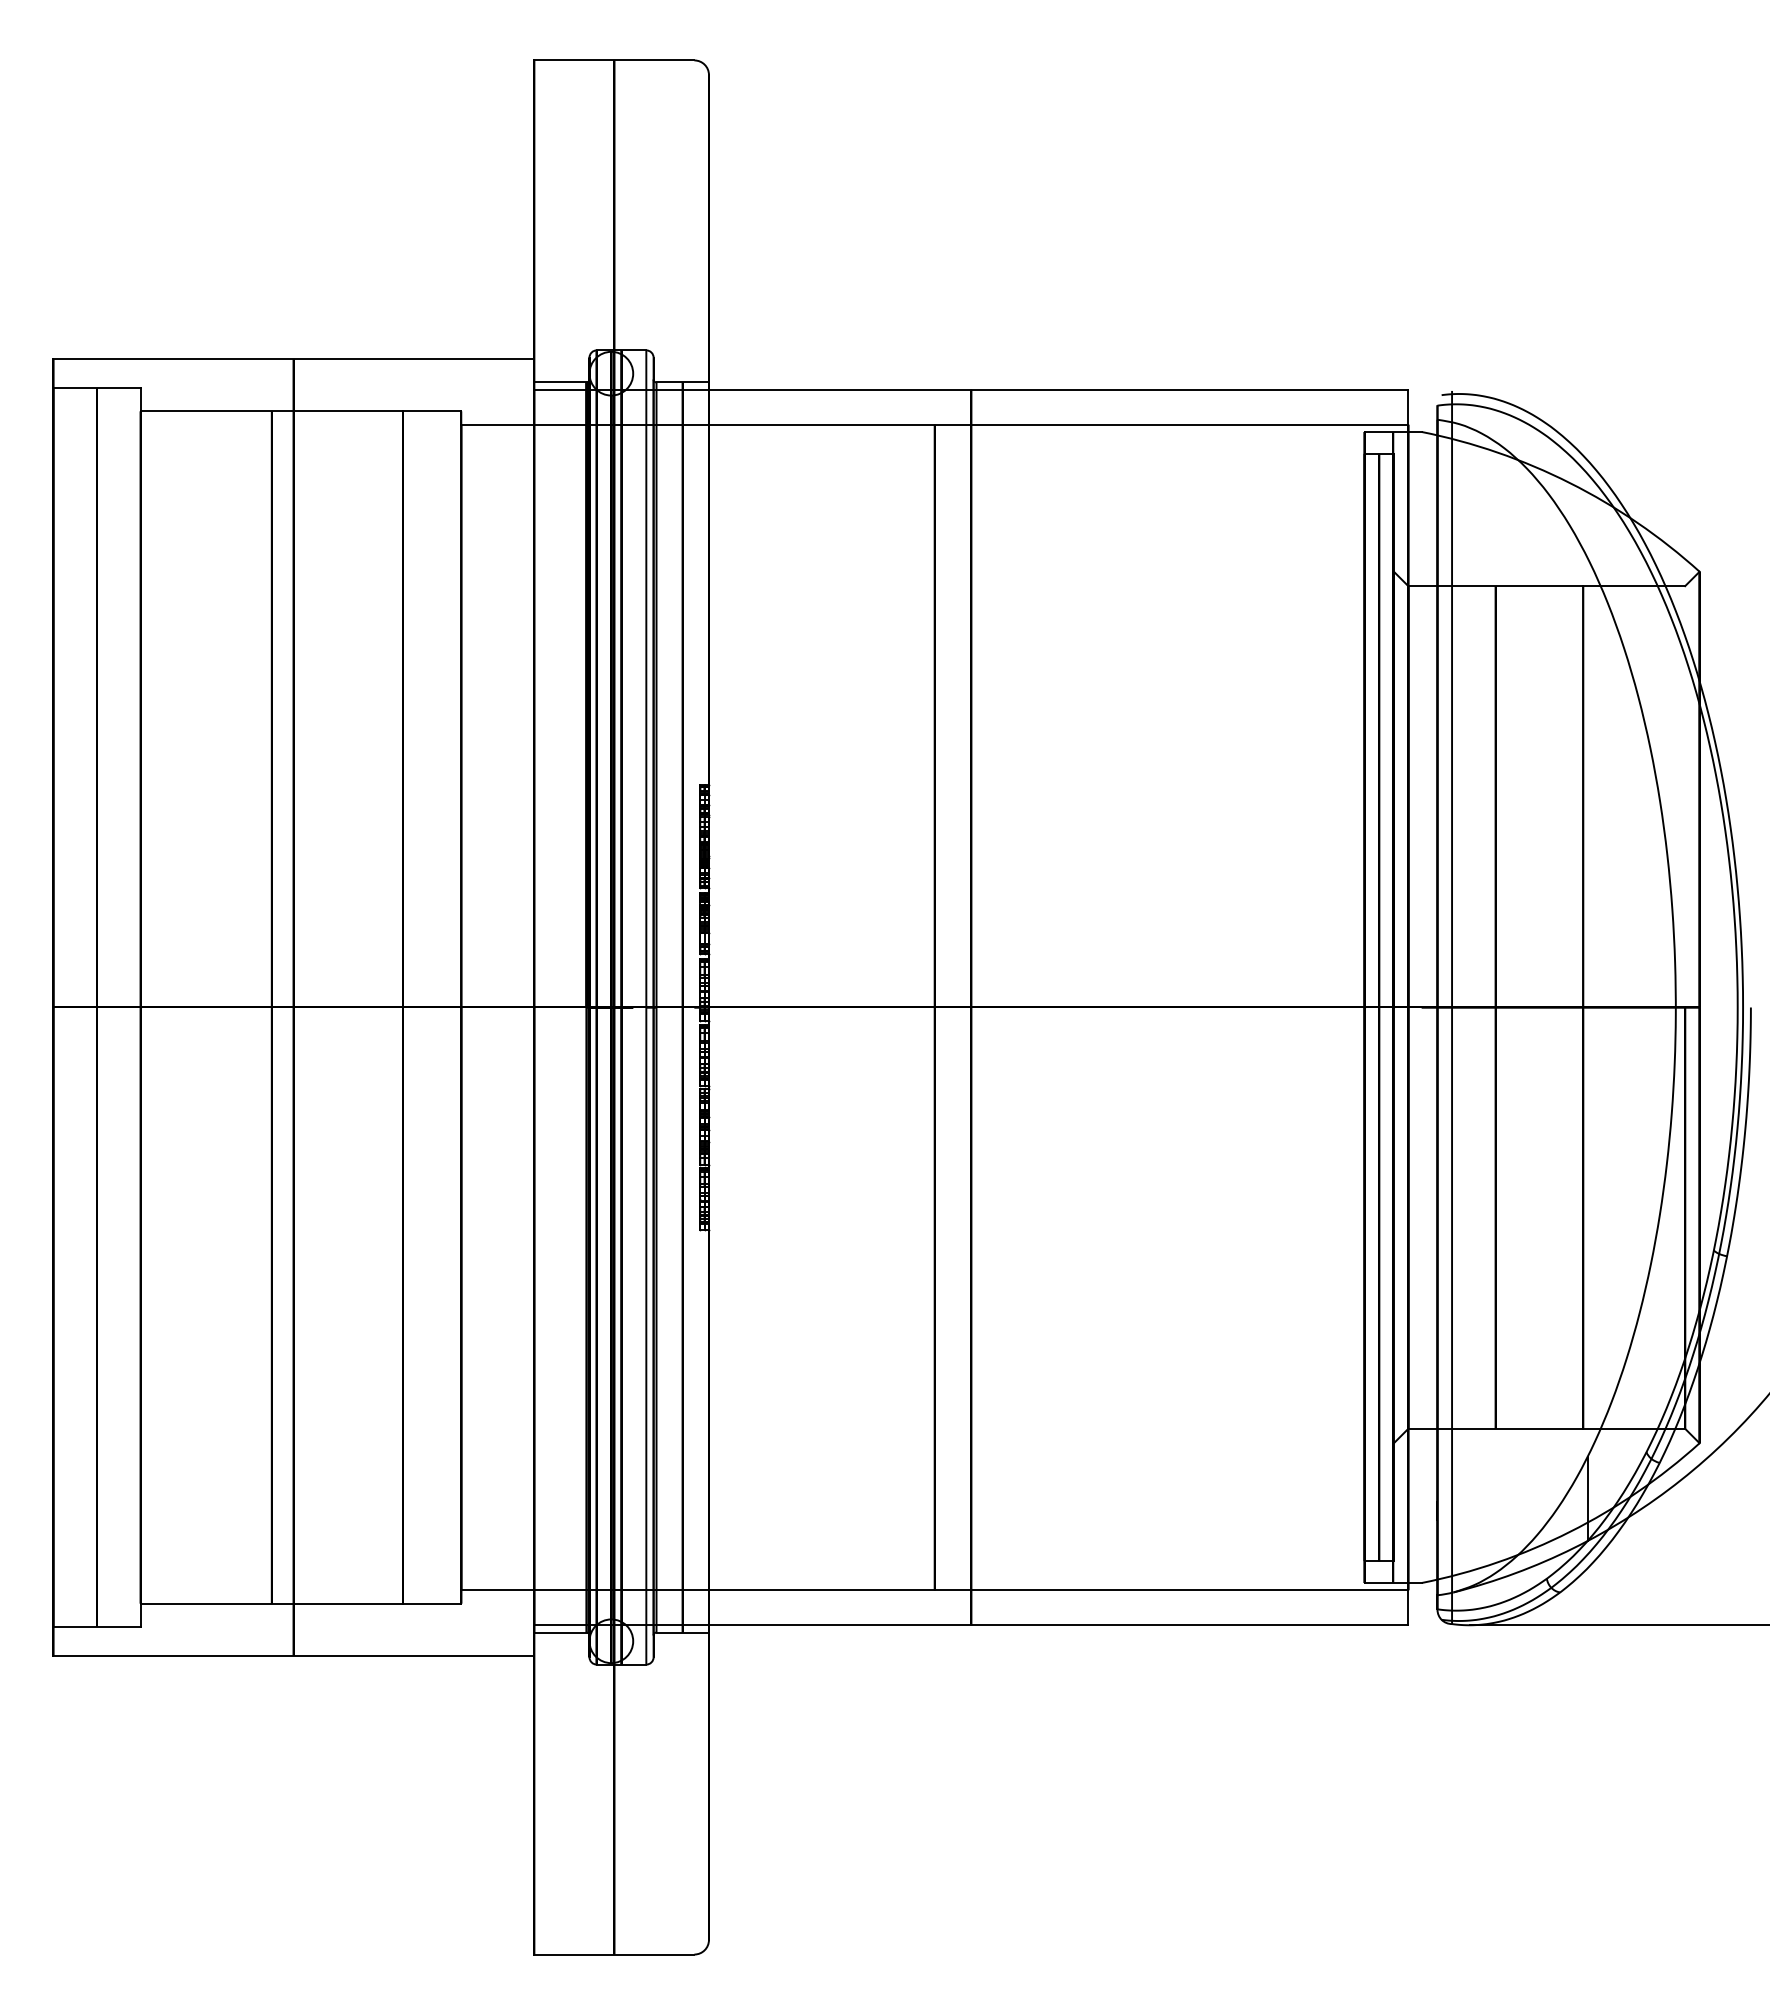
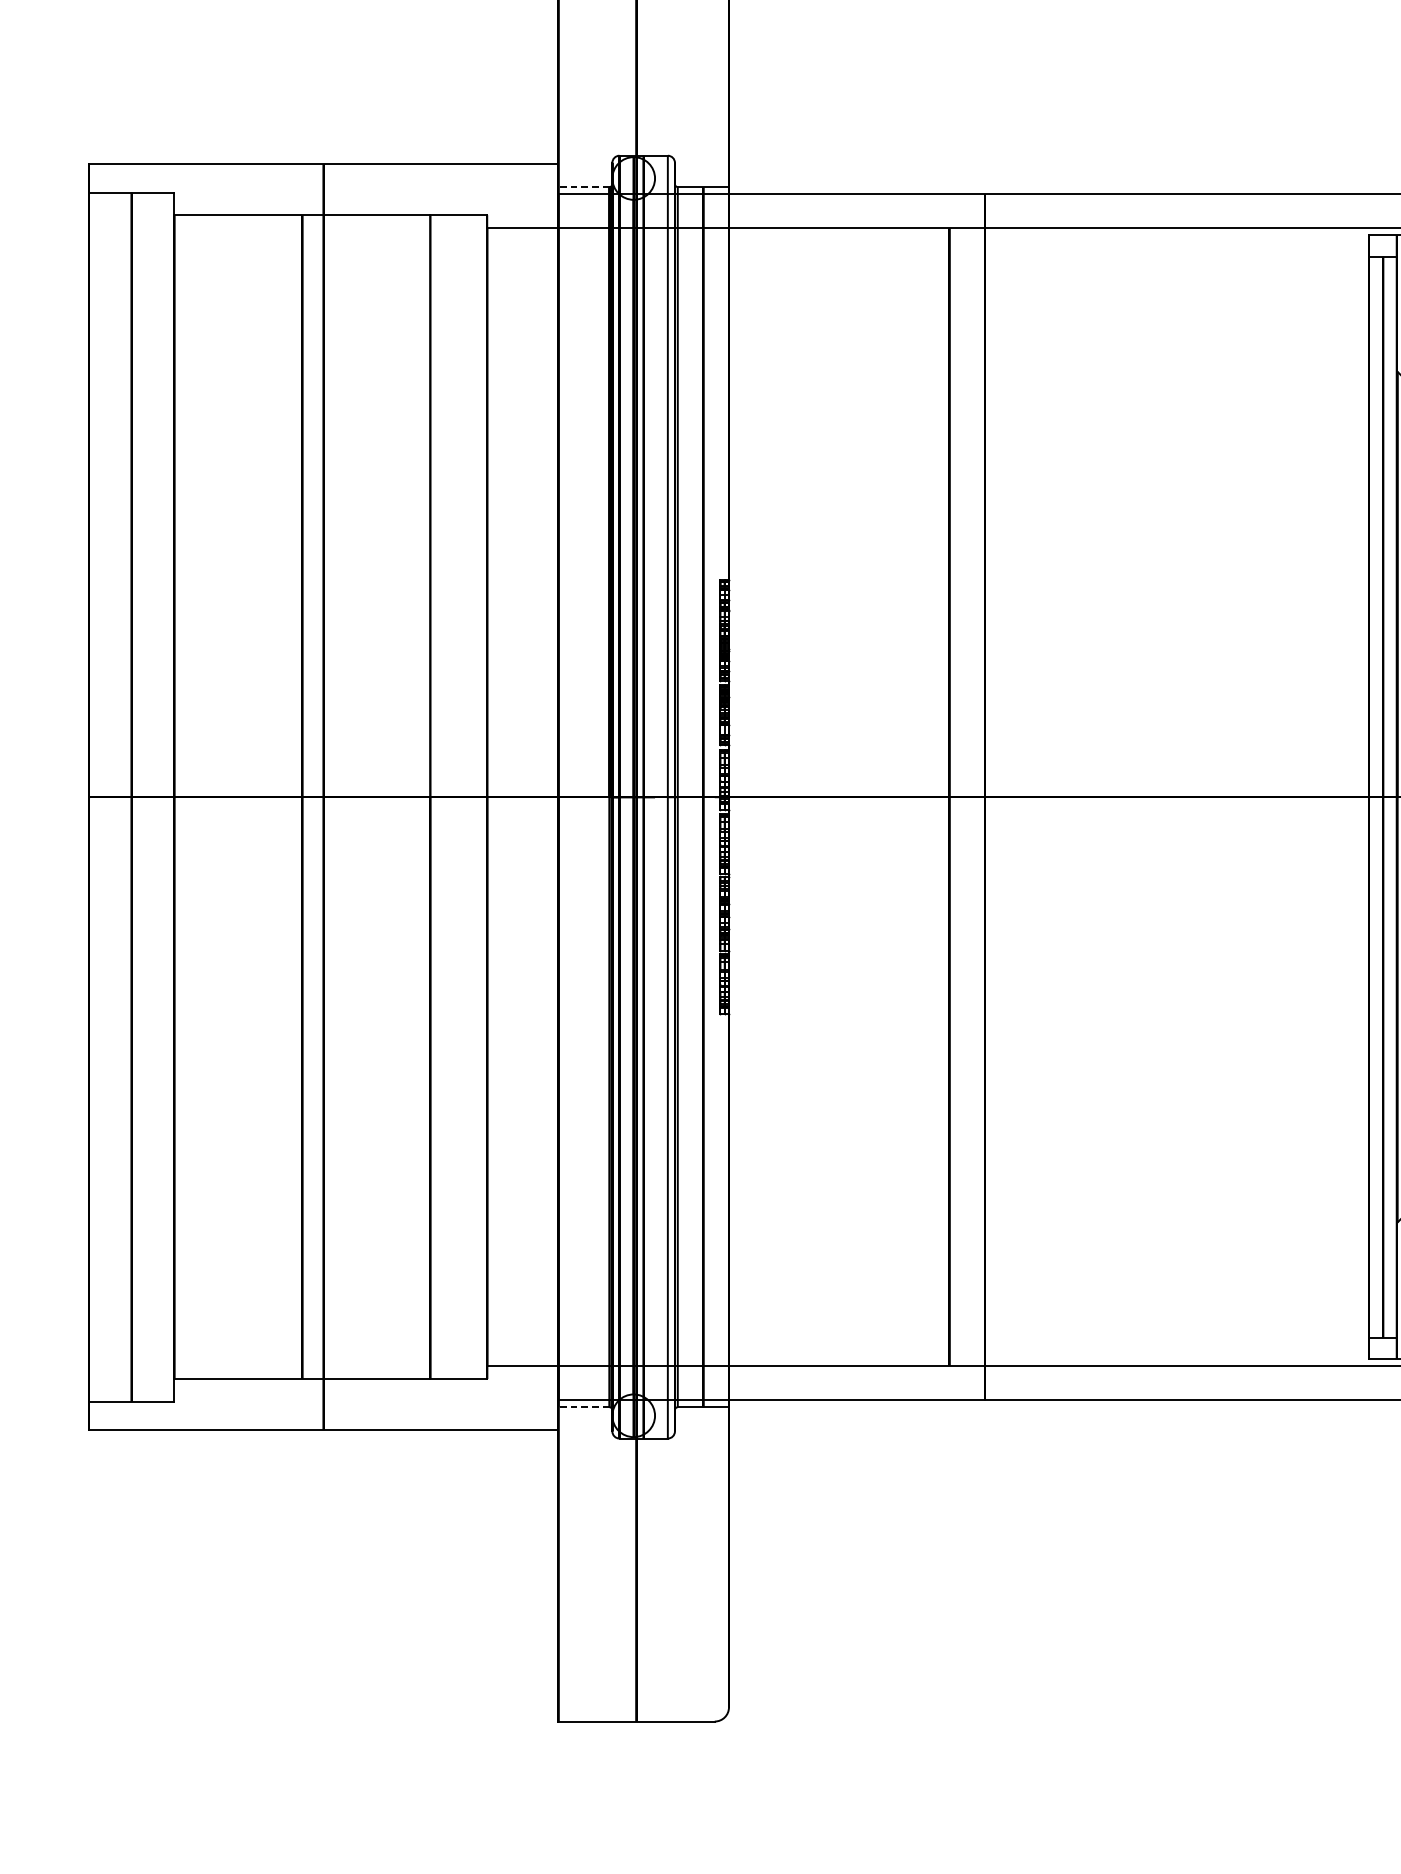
line: (559, 382) -> (583, 187), solid -> dashed
line: (559, 1632) -> (583, 1407), solid -> dashed

